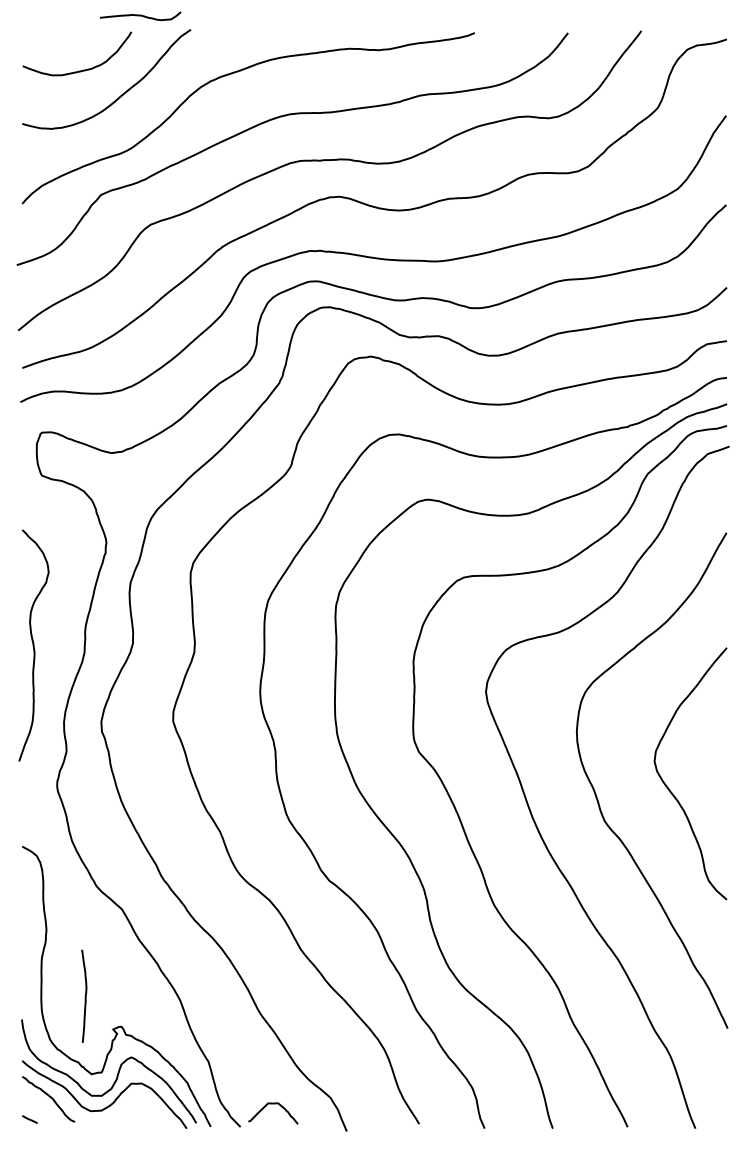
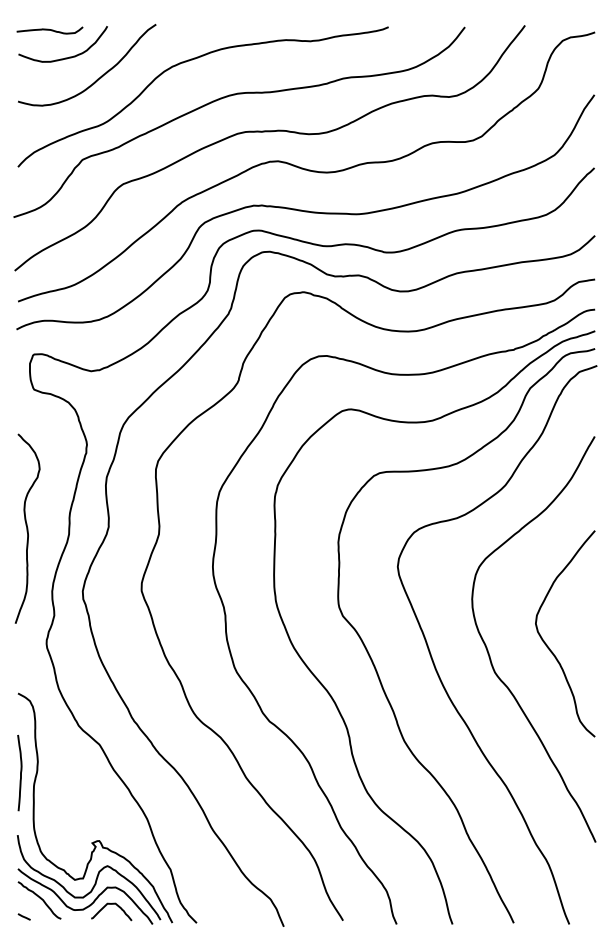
curve: (140, 16) -> (49, 30), moved
curve: (85, 996) -> (20, 773), moved
curve: (273, 1104) -> (111, 904), moved

